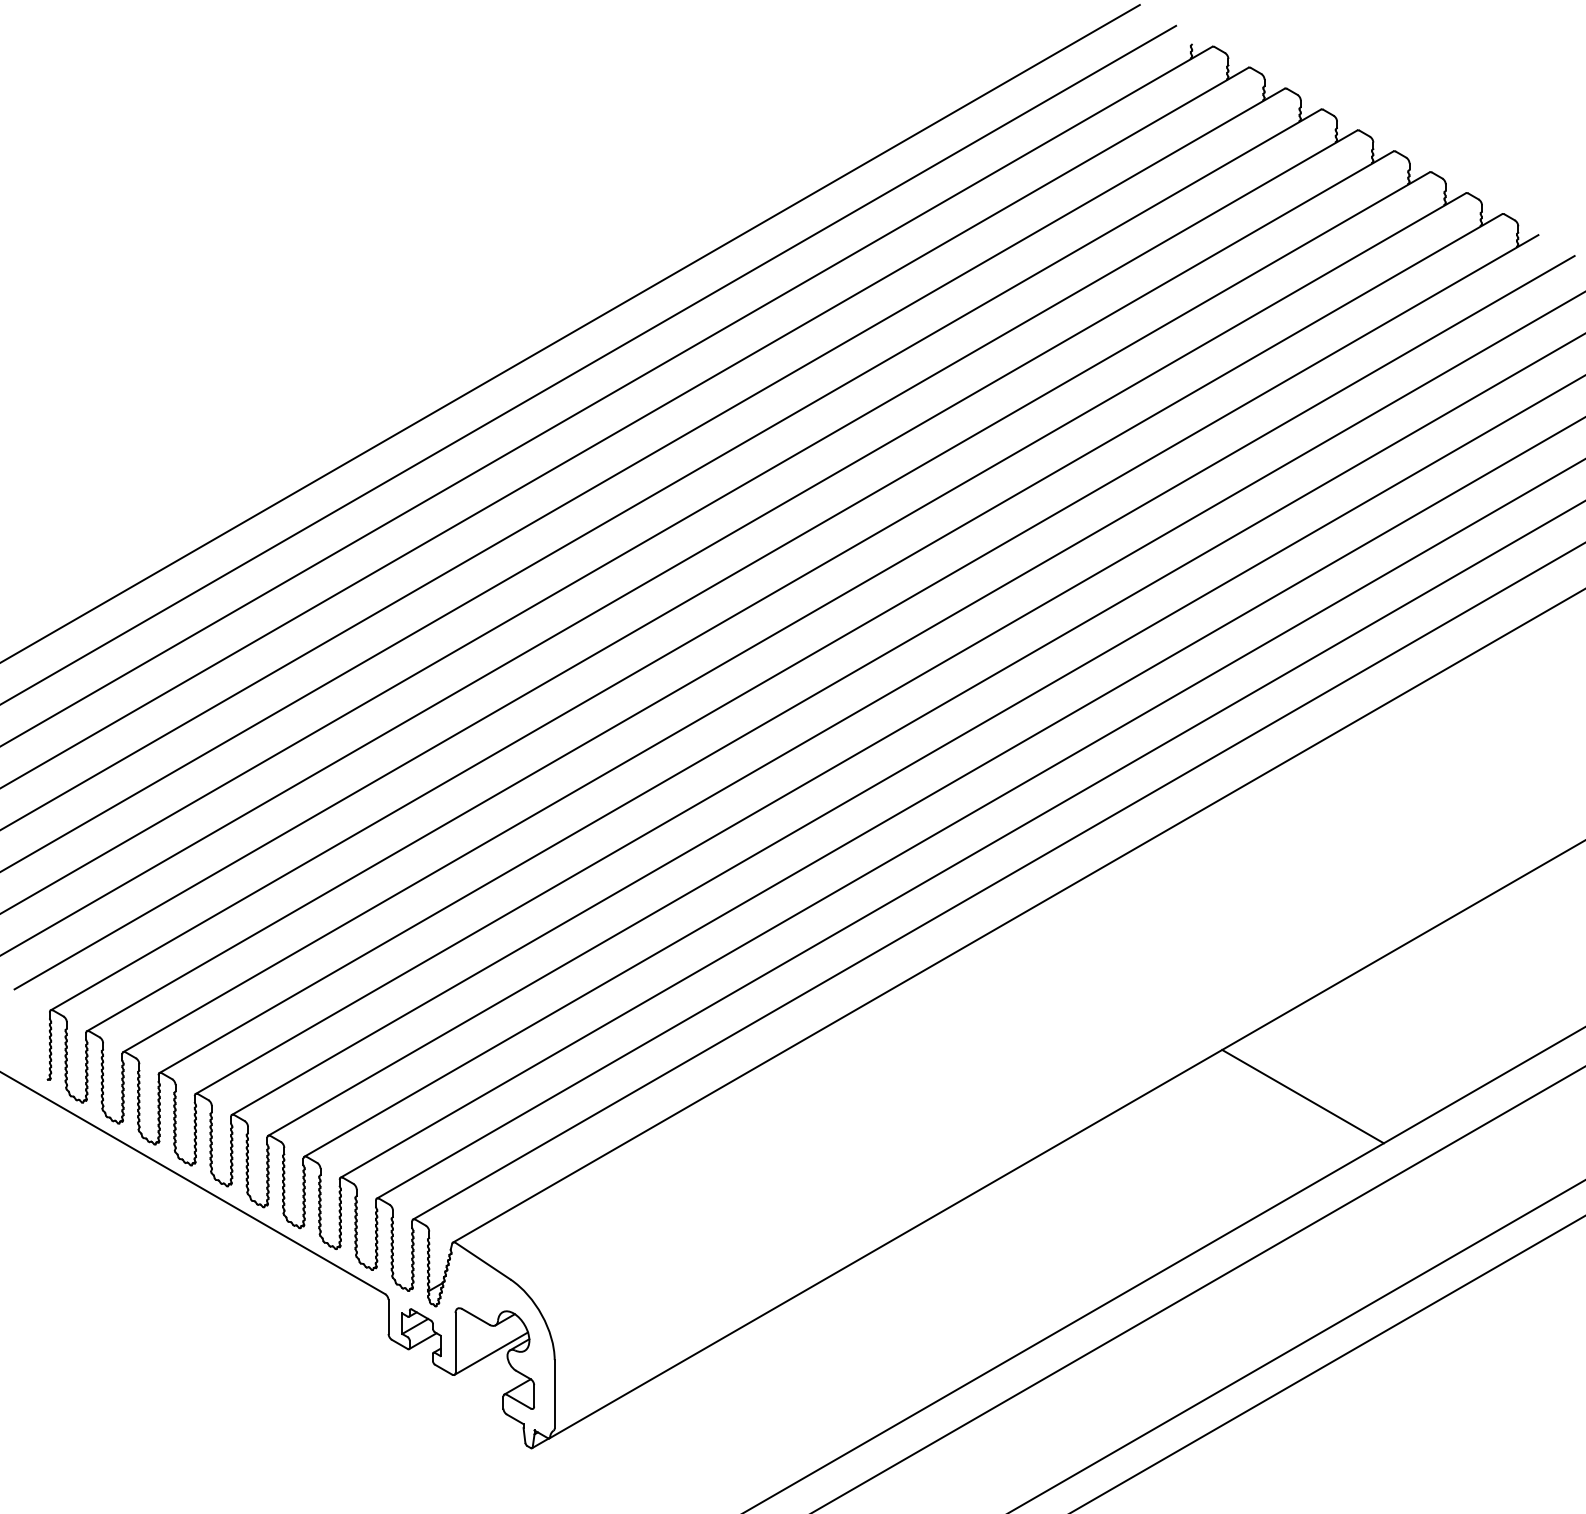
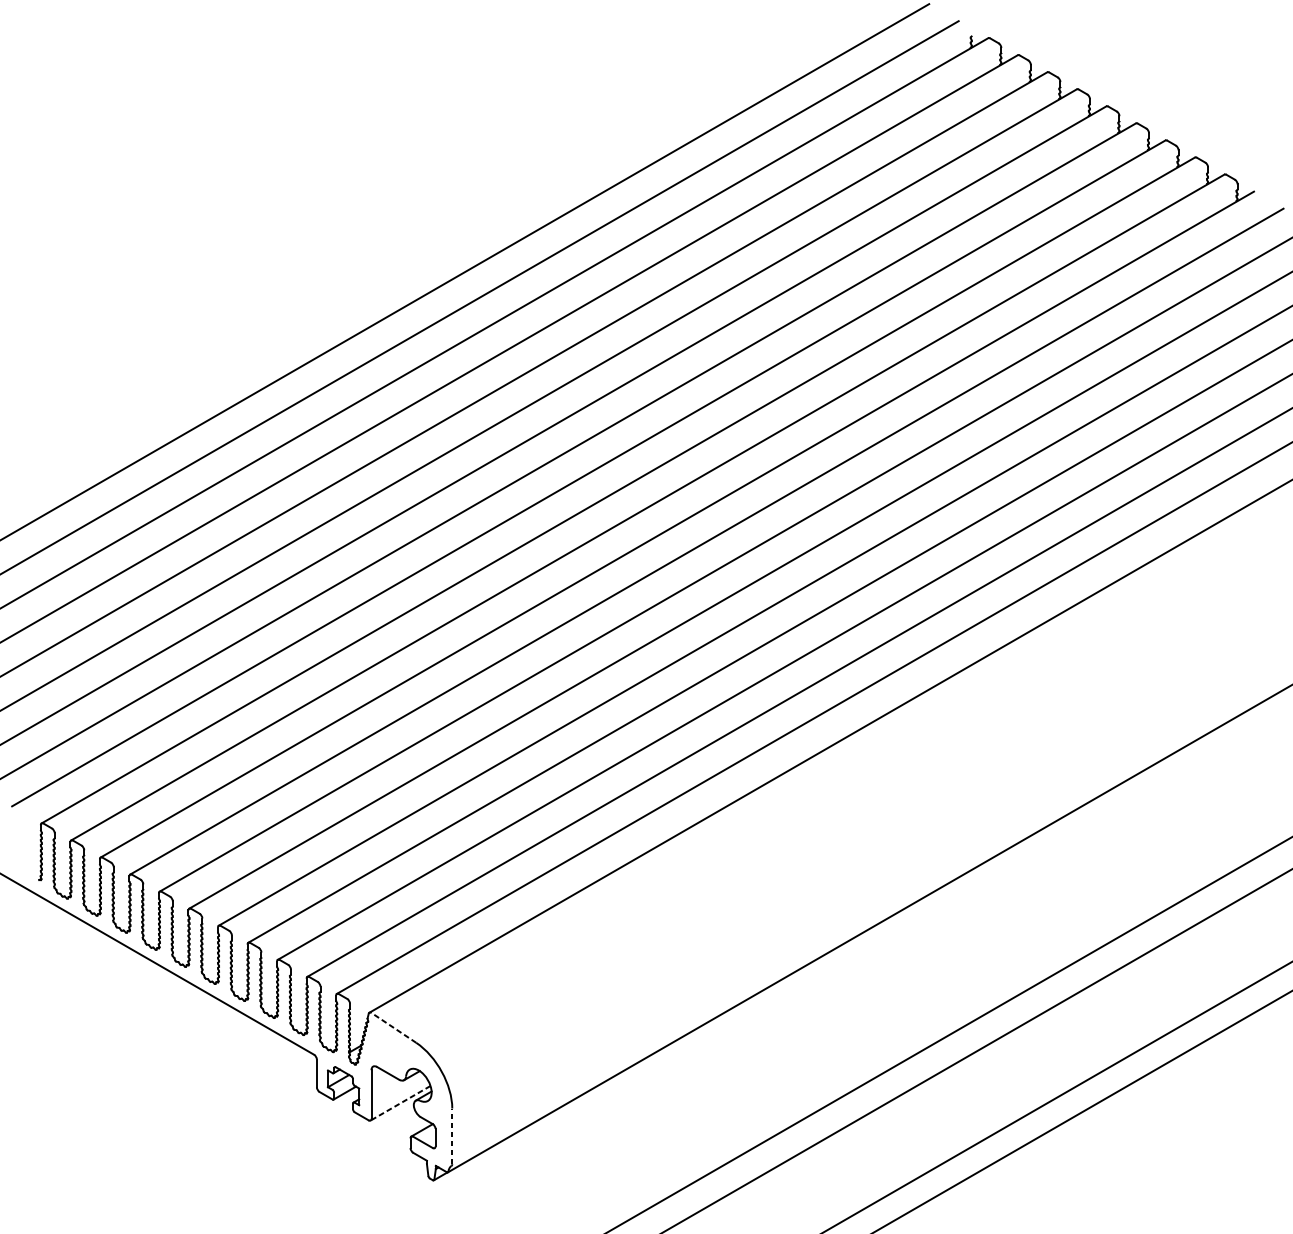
line: (1302, 1096) -> (1061, 893), removed
line: (483, 1261) -> (394, 1028), solid -> dashed
line: (490, 1353) -> (399, 1103), solid -> dashed
line: (554, 1393) -> (452, 1135), solid -> dashed

